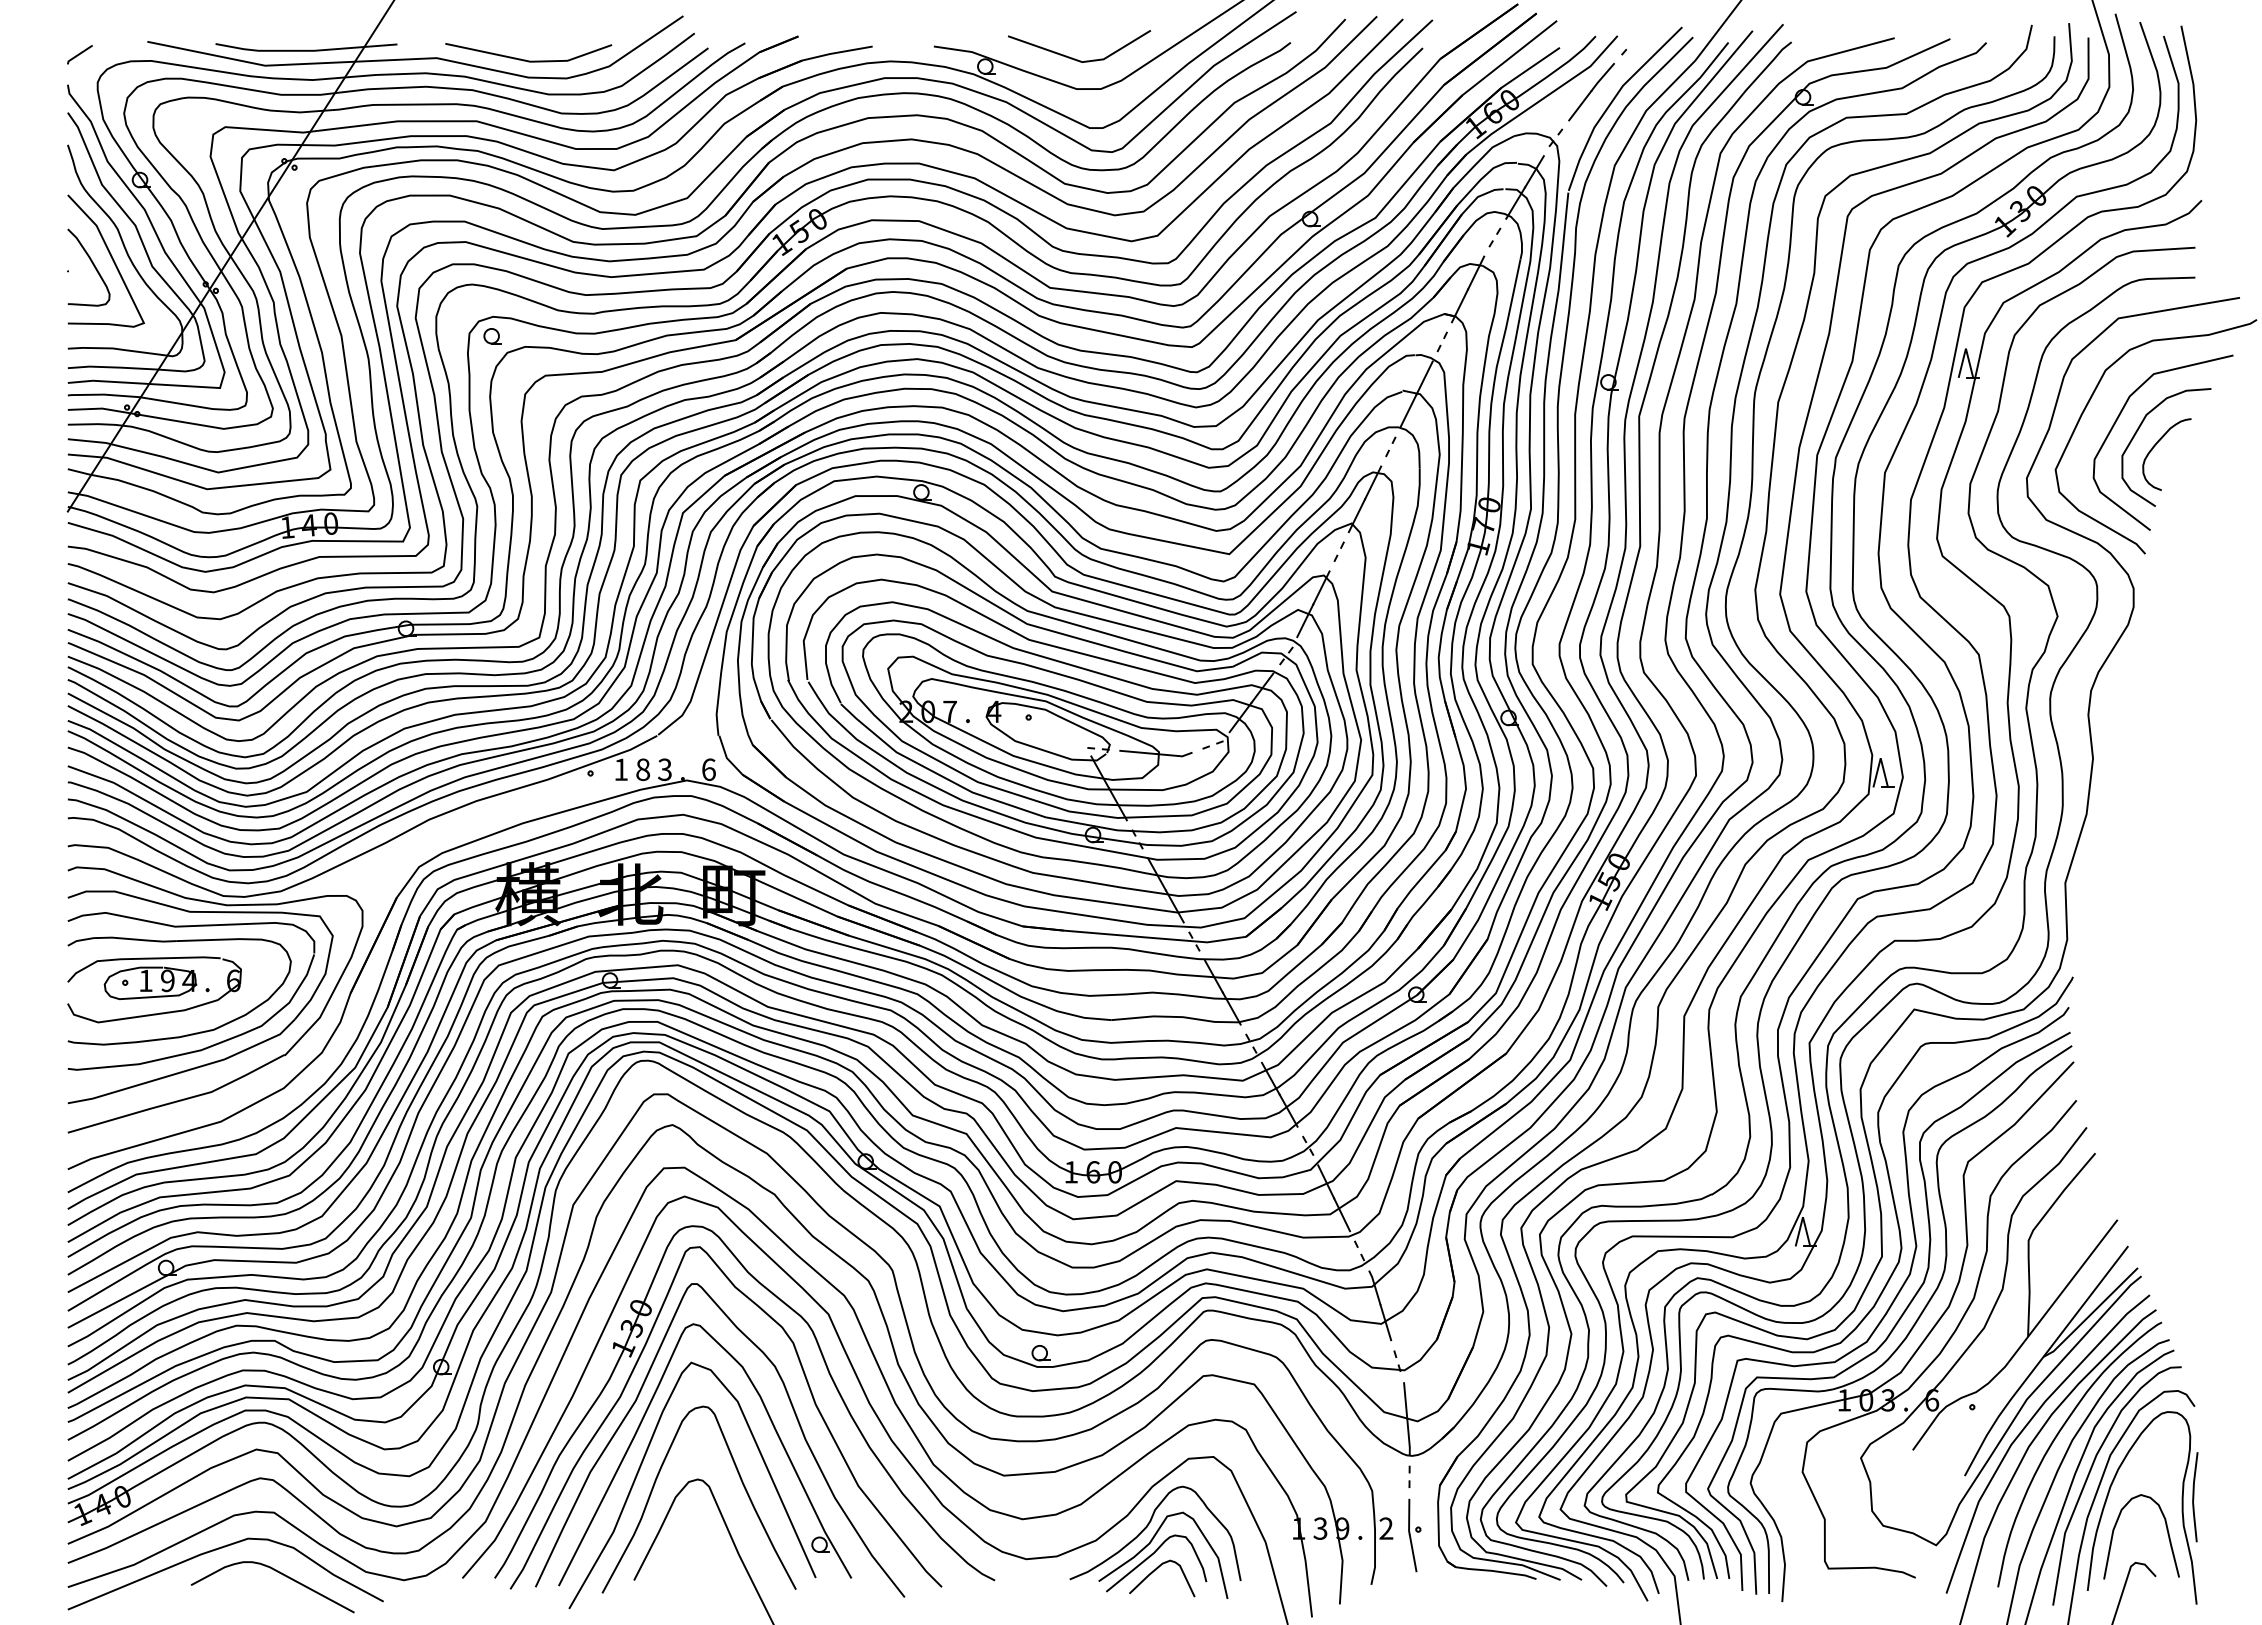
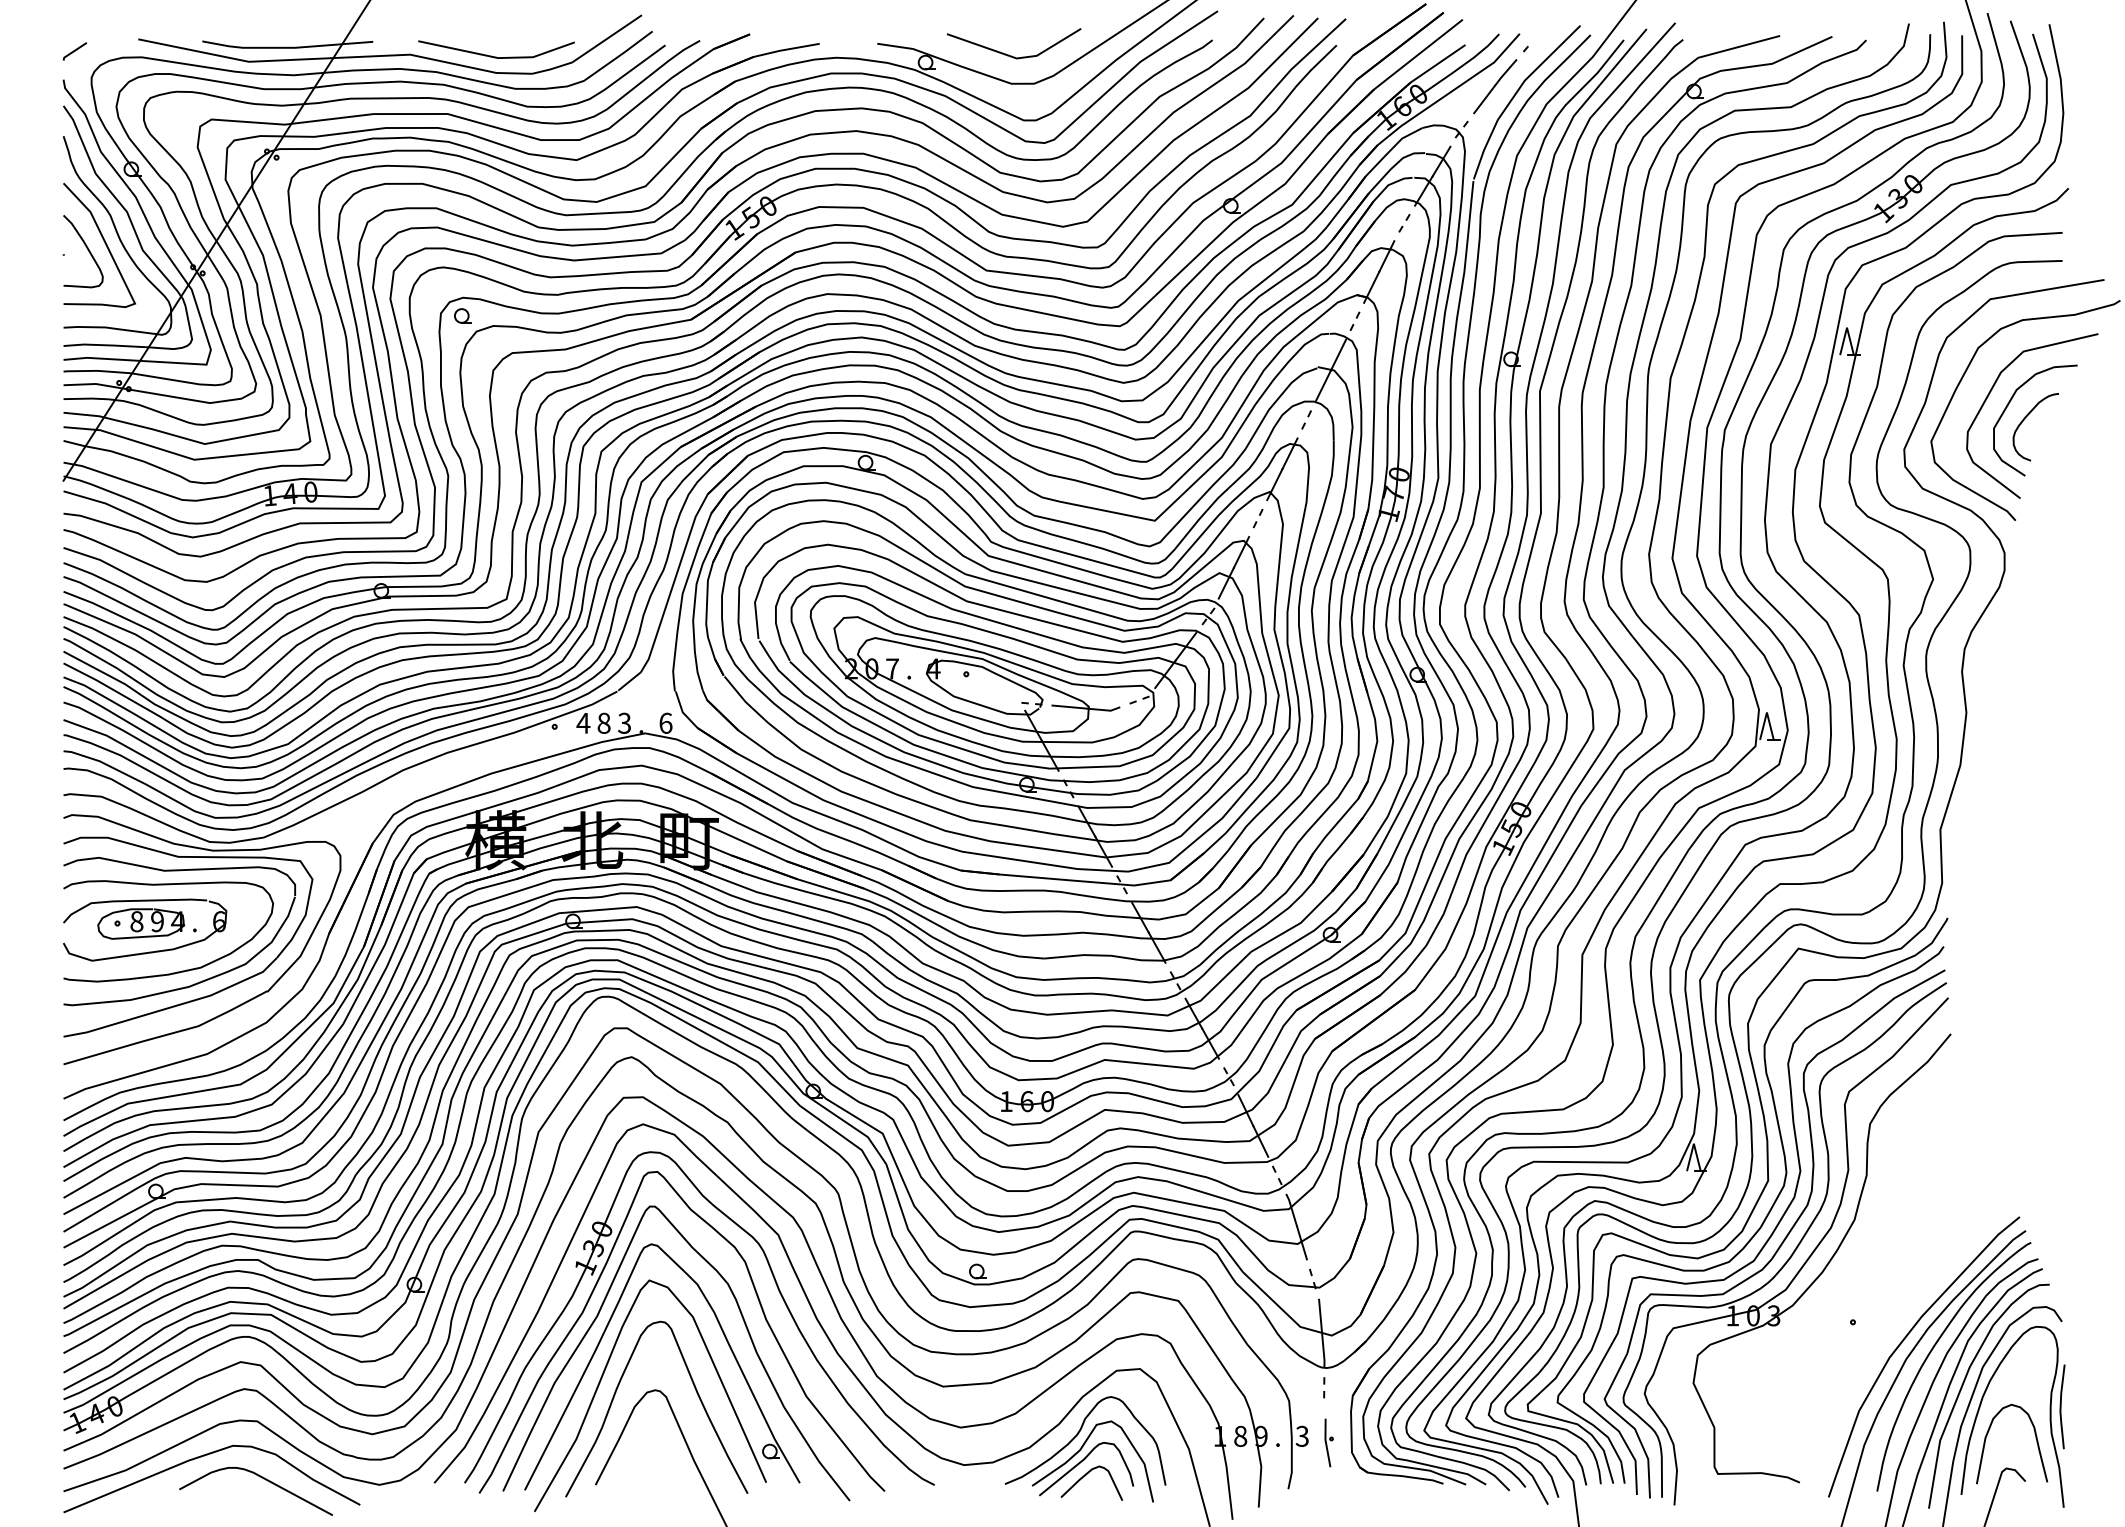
text: (620, 769) -> (582, 723), 1 -> 4
text: (145, 980) -> (136, 921), 1 -> 8
part: (1984, 1329) -> (1864, 1249), removed
text: (1320, 1528) -> (1240, 1436), 3 -> 8
text: (1386, 1528) -> (1302, 1436), 2 -> 3
part: (1414, 1535) -> (1328, 1442), size x0.7

